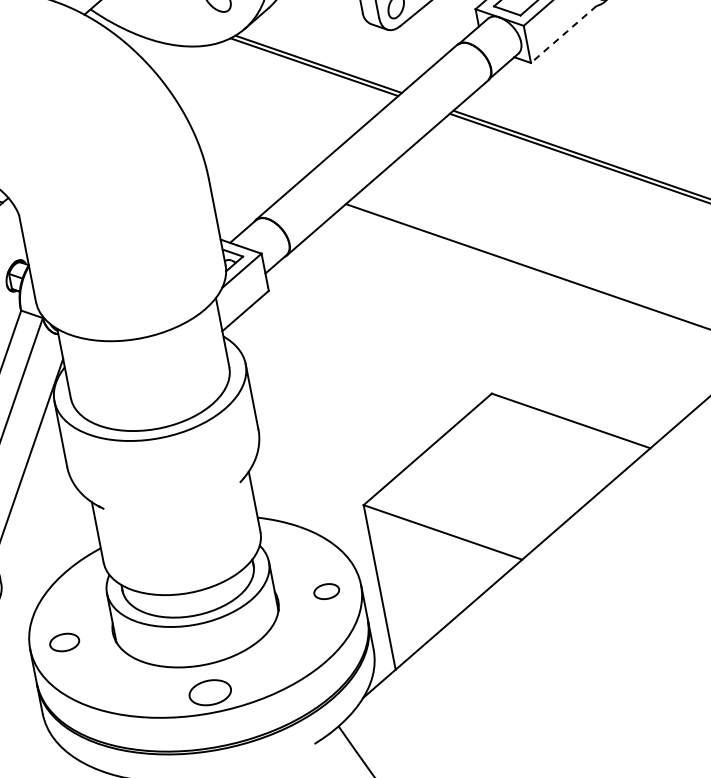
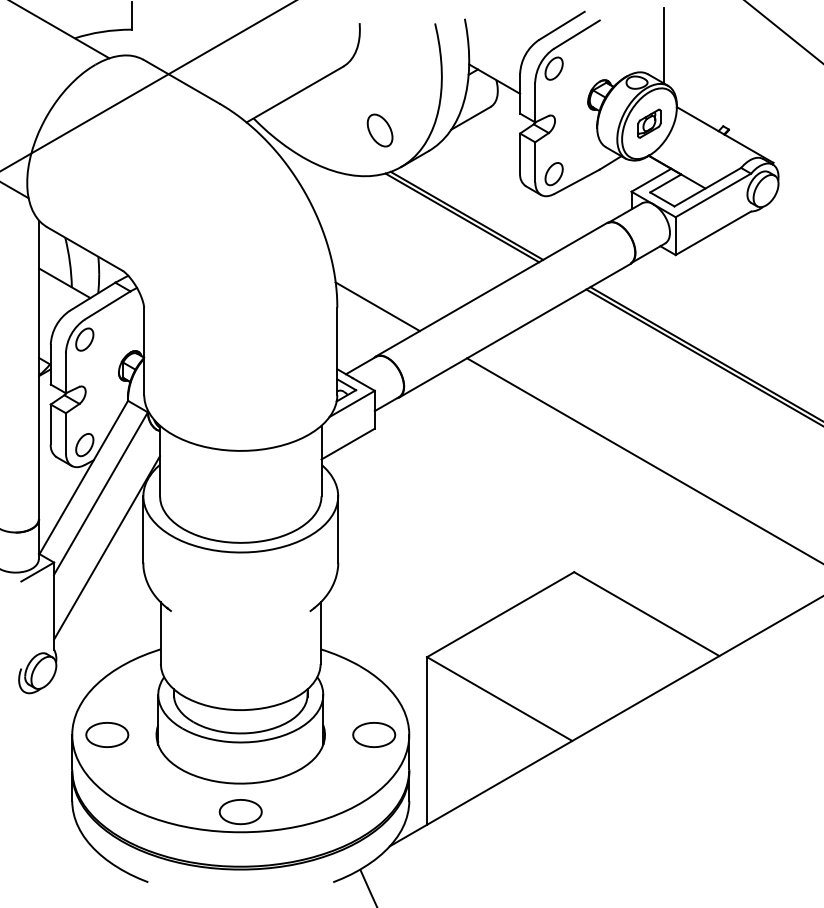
line: (563, 34) -> (713, 233), dashed -> solid
line: (248, 170) -> (377, 306), added
part: (326, 591) -> (374, 734), size x1.67
part: (64, 642) -> (107, 734), size x1.43

